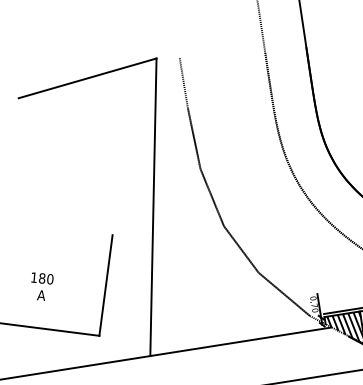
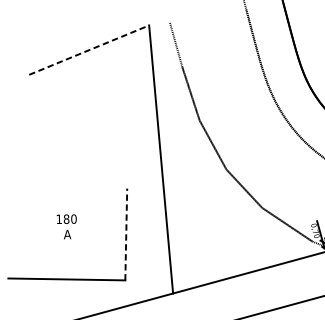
line: (87, 78) -> (89, 50), solid -> dashed
line: (106, 285) -> (126, 234), solid -> dashed
text: (42, 286) -> (67, 226), moved

